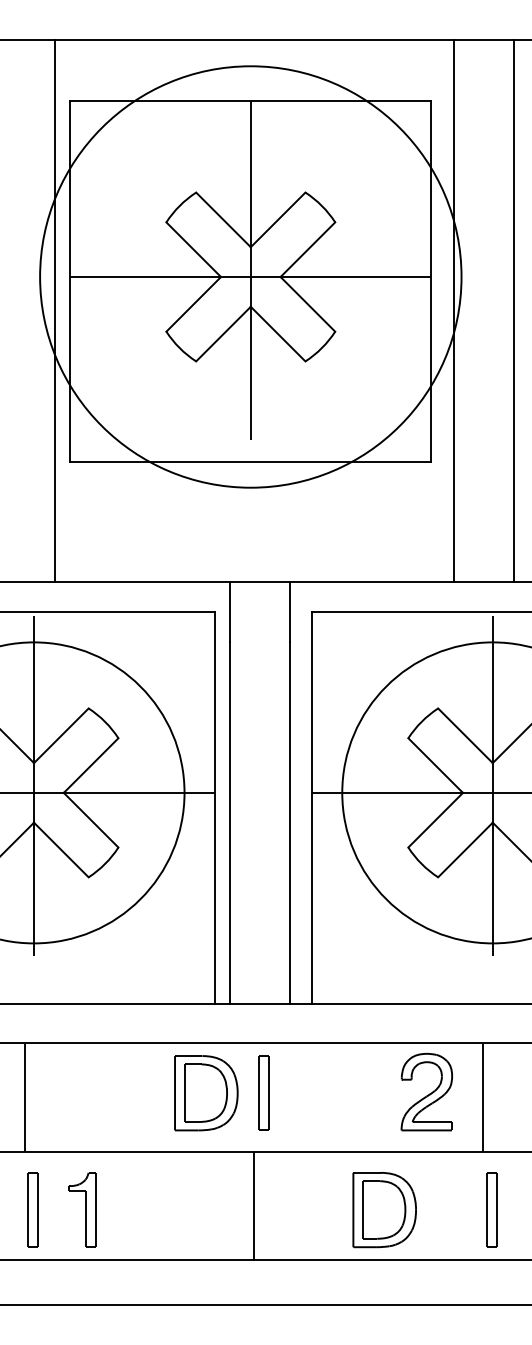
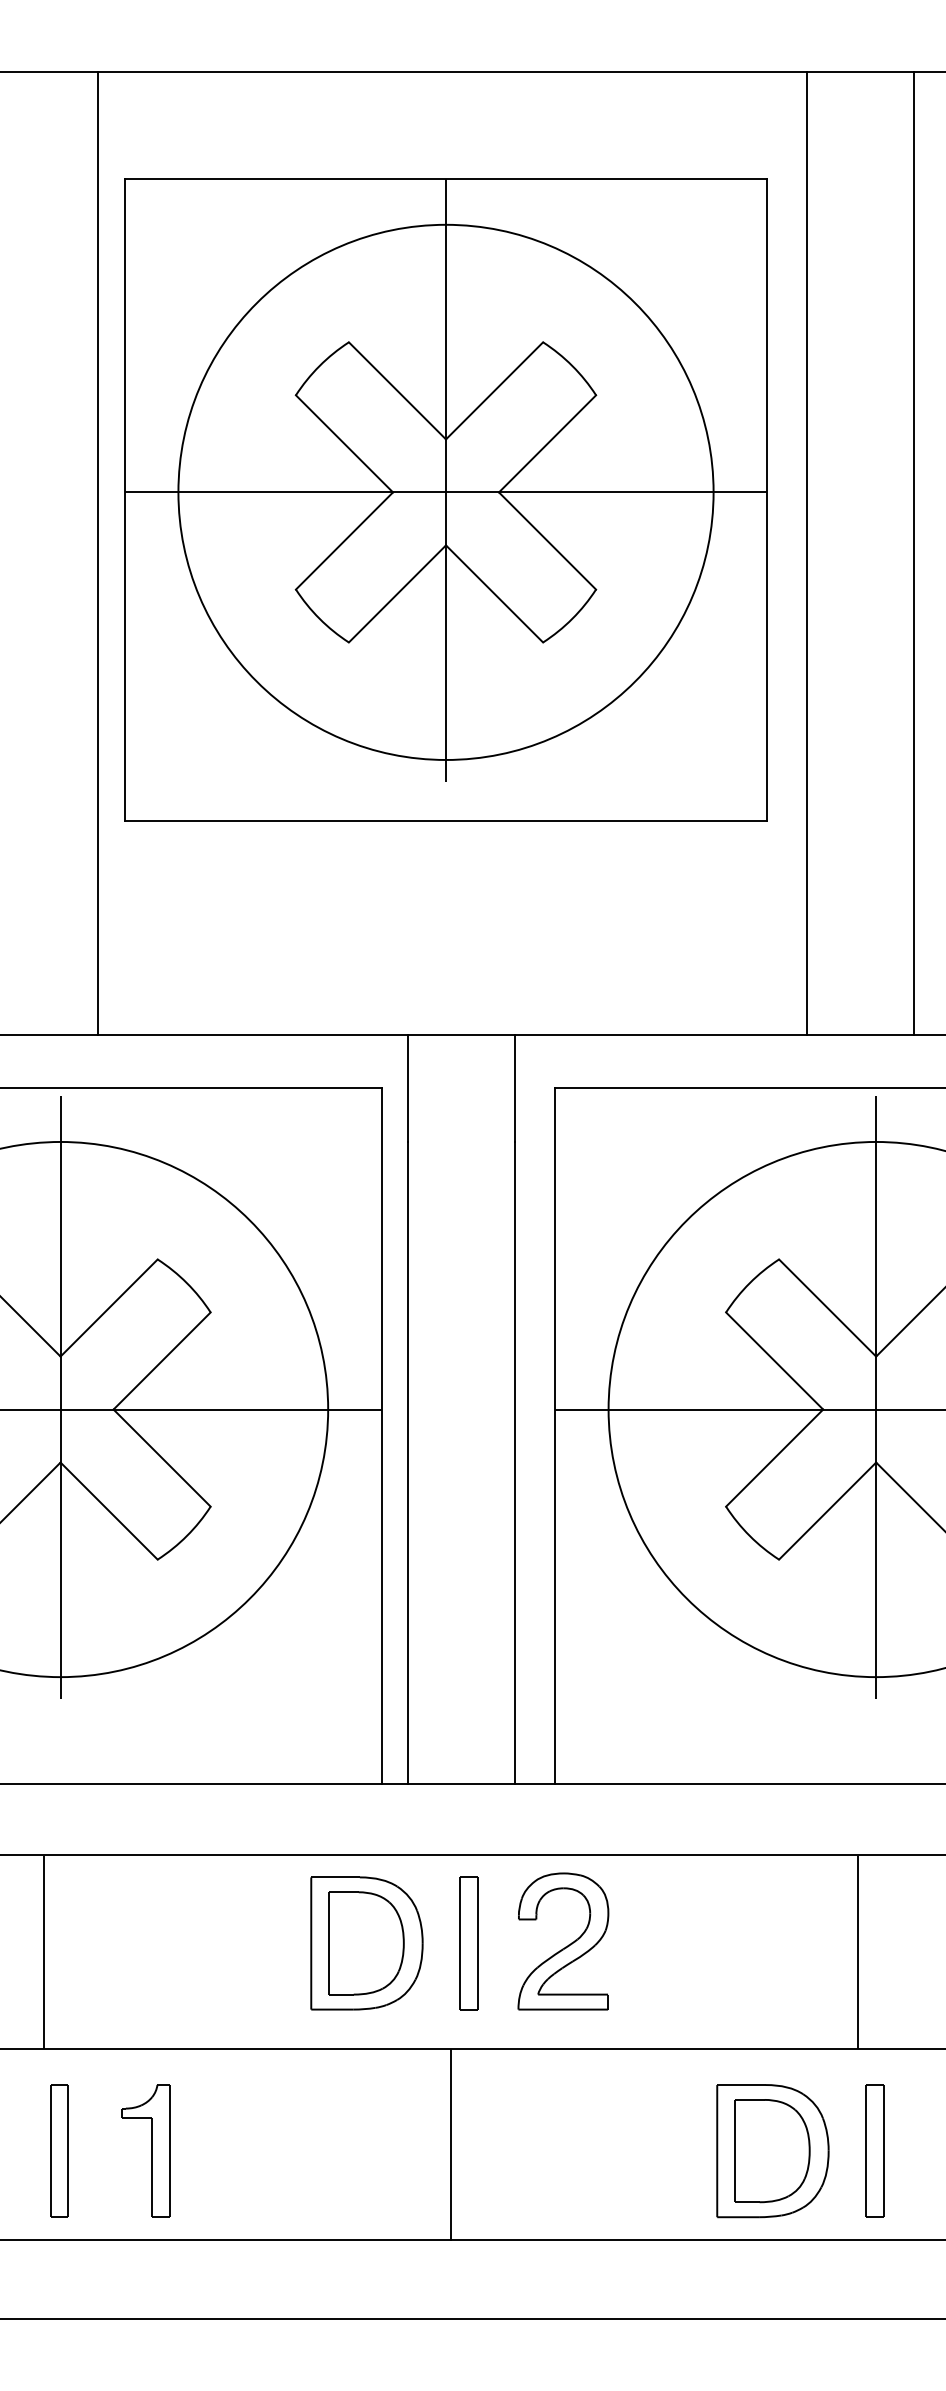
circle: (250, 276) -> (445, 491), size x0.71
part: (426, 1091) -> (562, 1940), moved
part: (384, 1210) -> (772, 2151), moved

